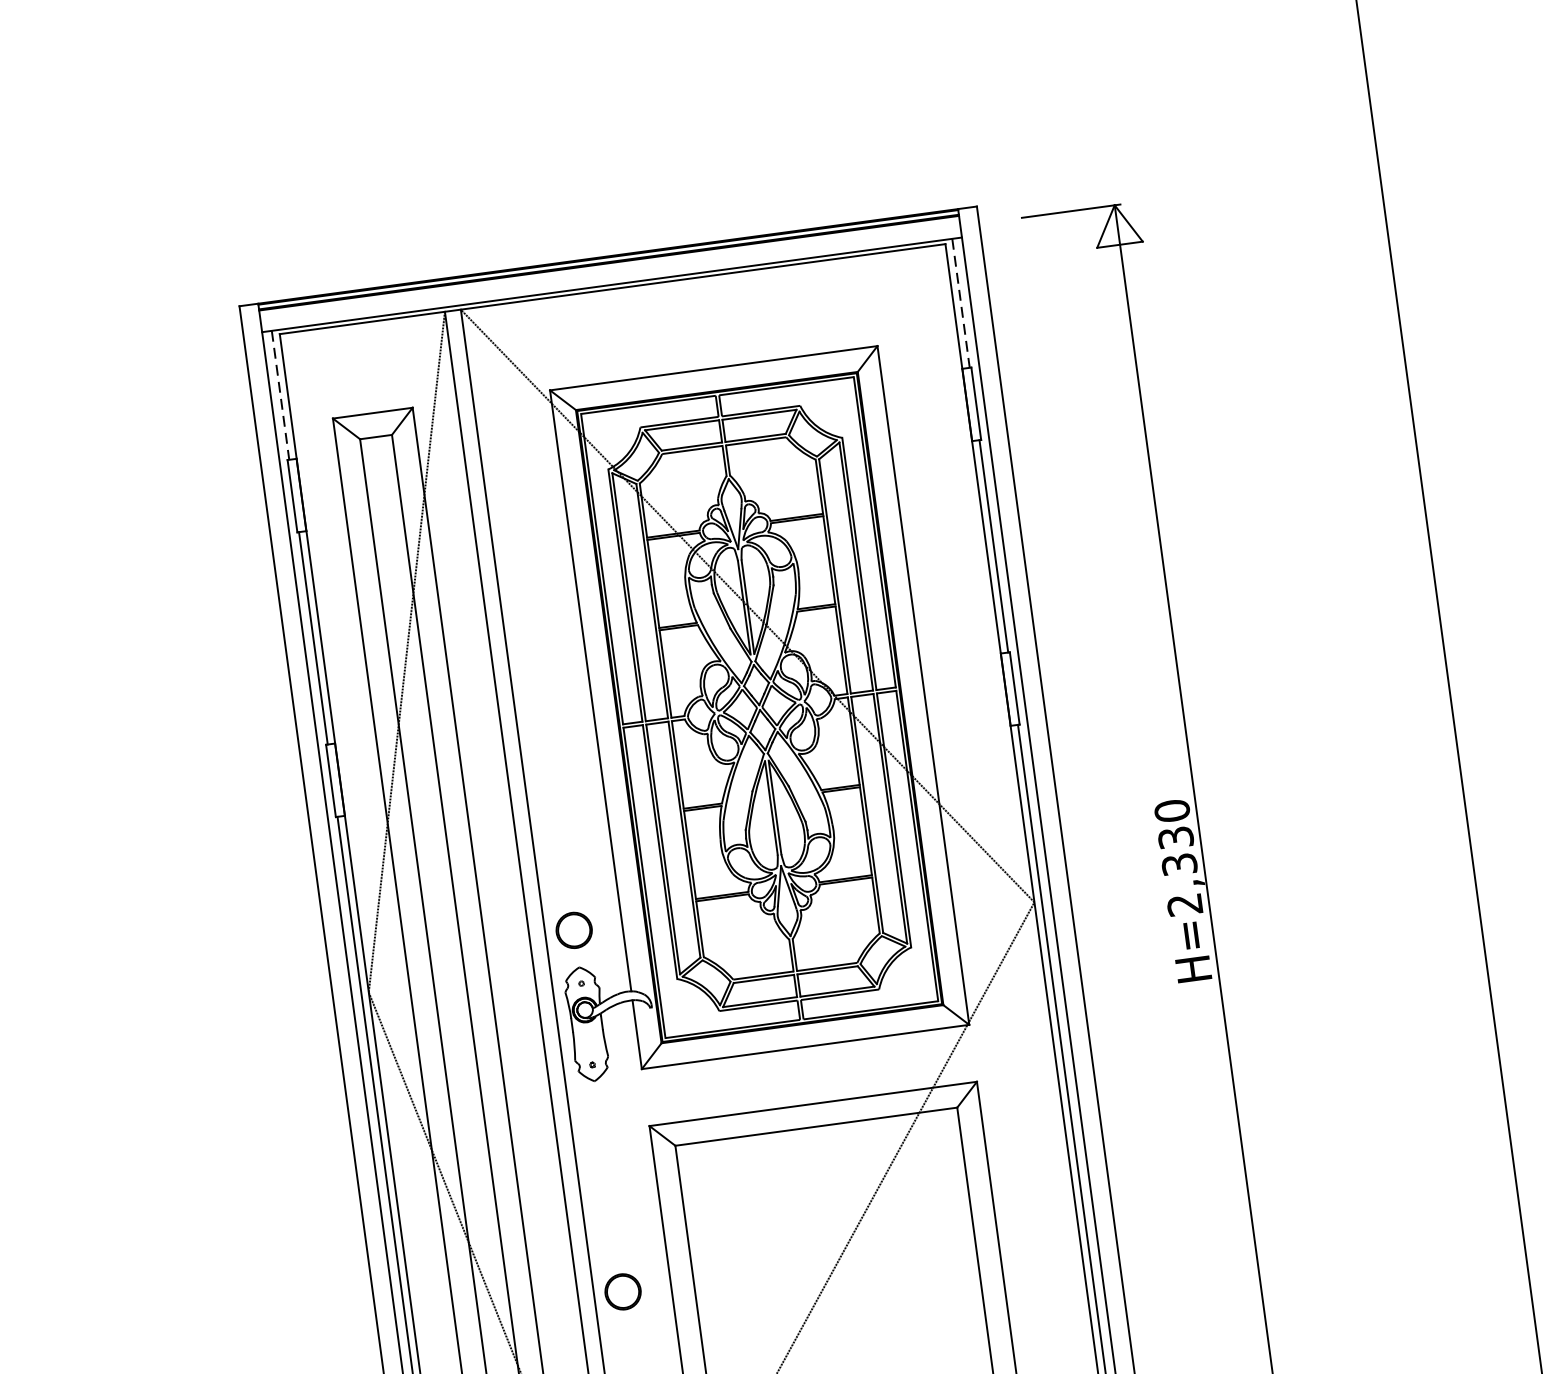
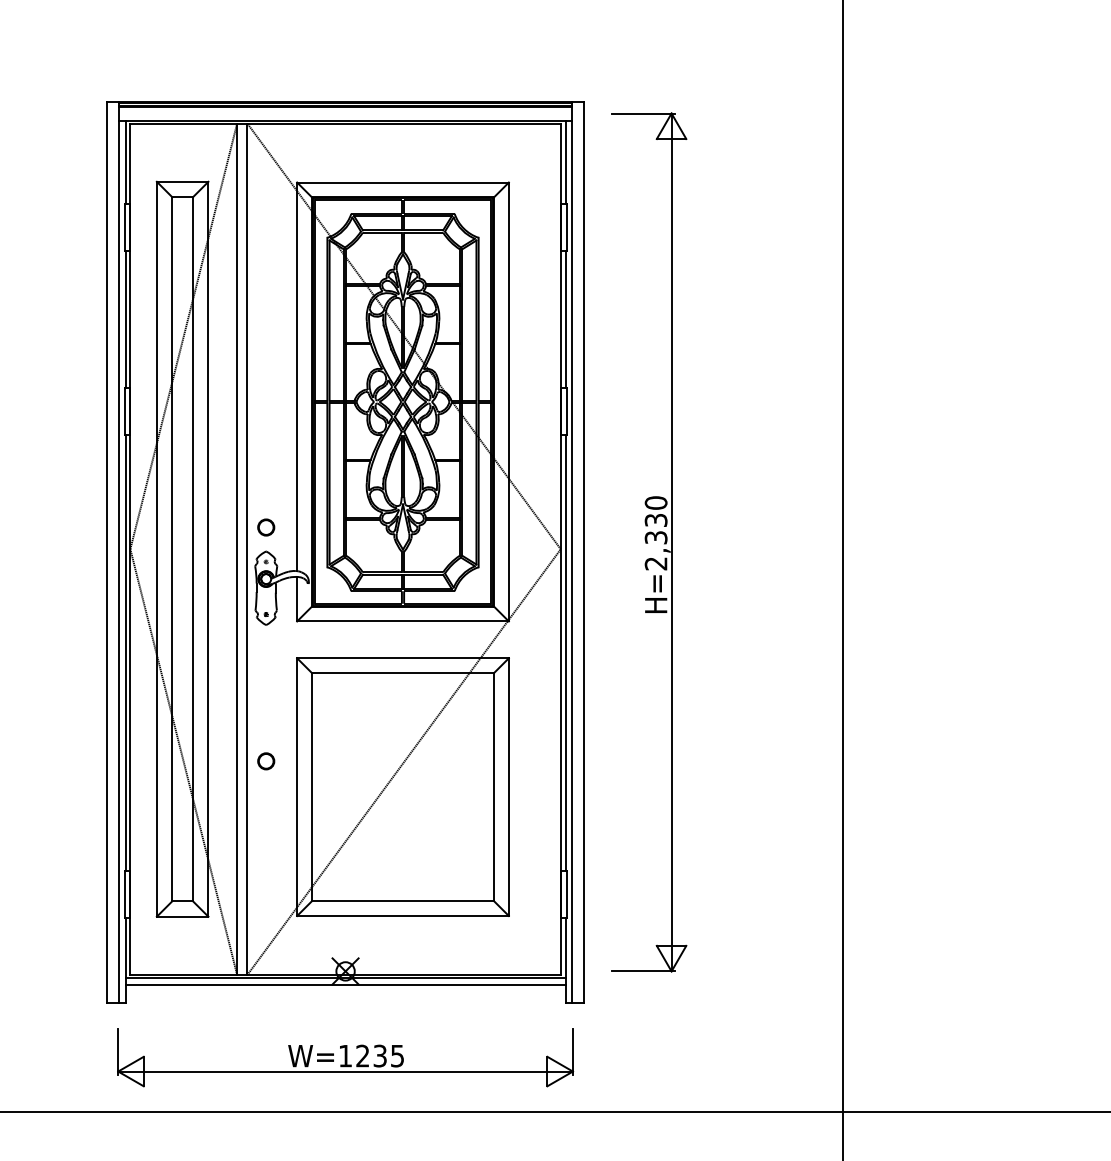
line: (960, 303) -> (565, 162), dashed -> solid
line: (280, 395) -> (125, 162), dashed -> solid
circle: (574, 930) -> (266, 527), size x0.71
circle: (623, 1292) -> (266, 761), size x0.71

